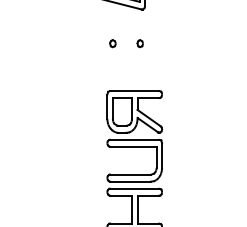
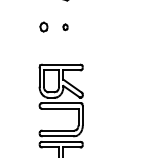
part: (112, 43) -> (43, 27), size x1.6

